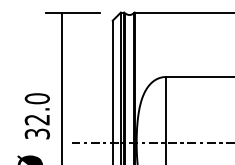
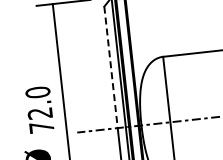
line: (112, 82) -> (110, 68), solid -> dashed
text: (36, 133) -> (40, 127), 32.0 -> 72.0

